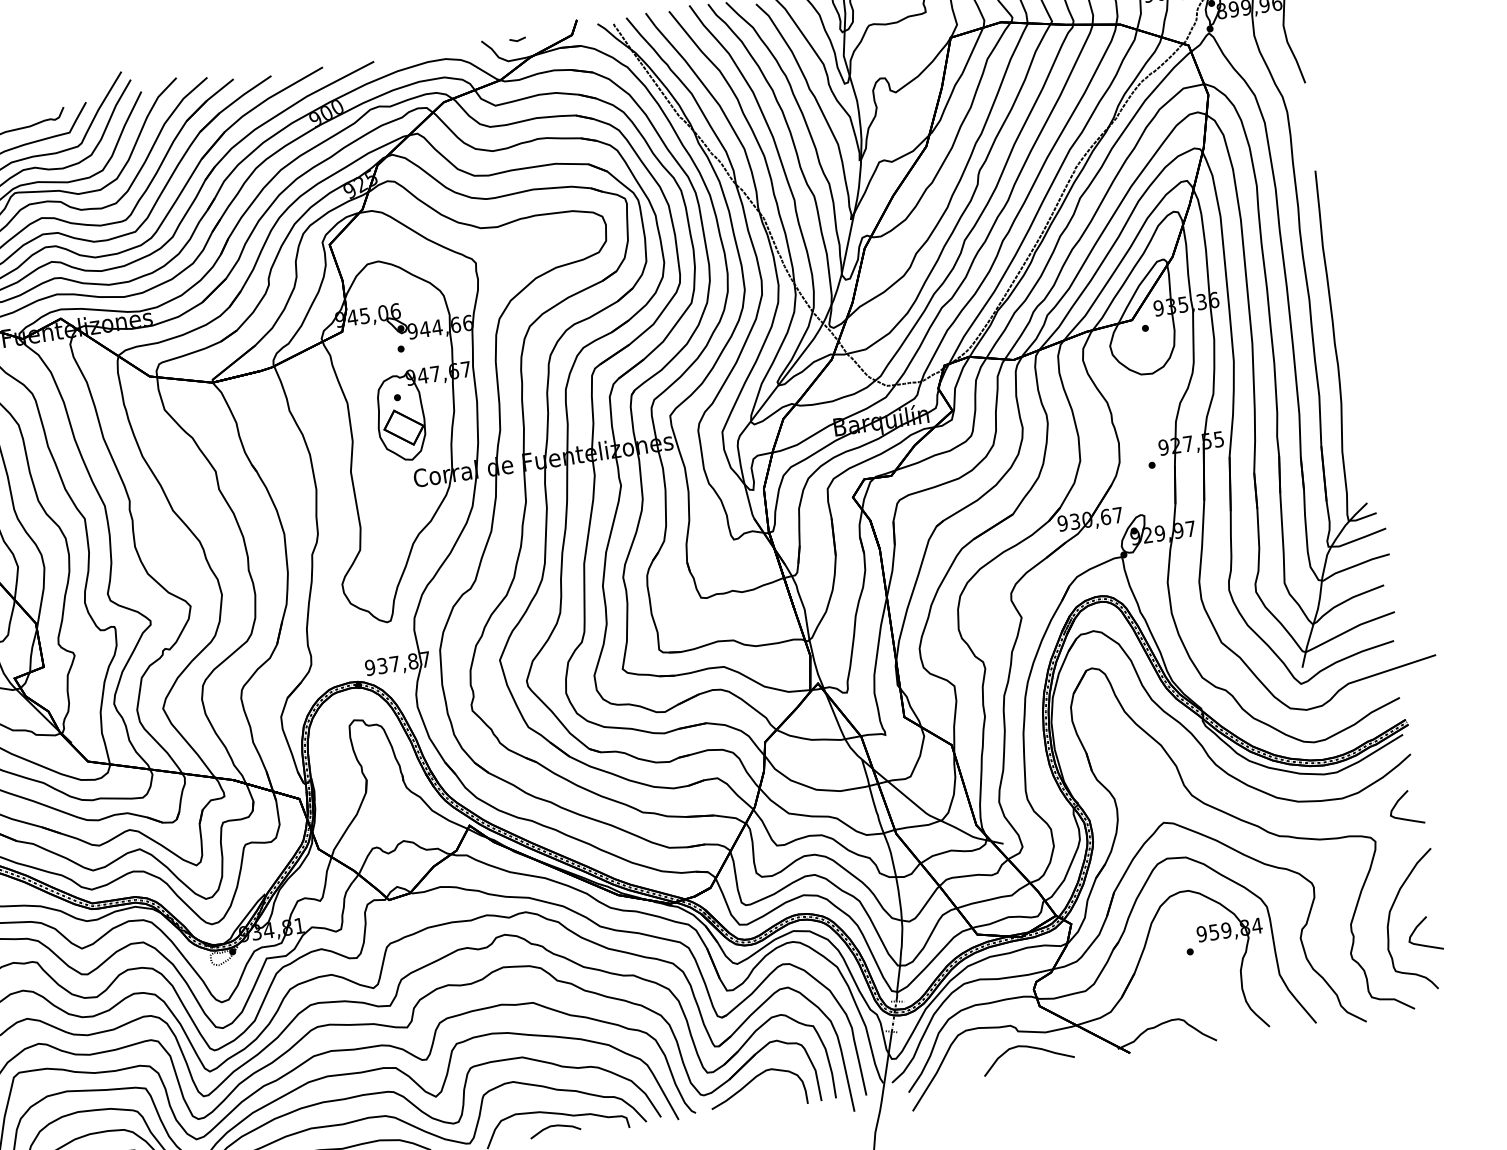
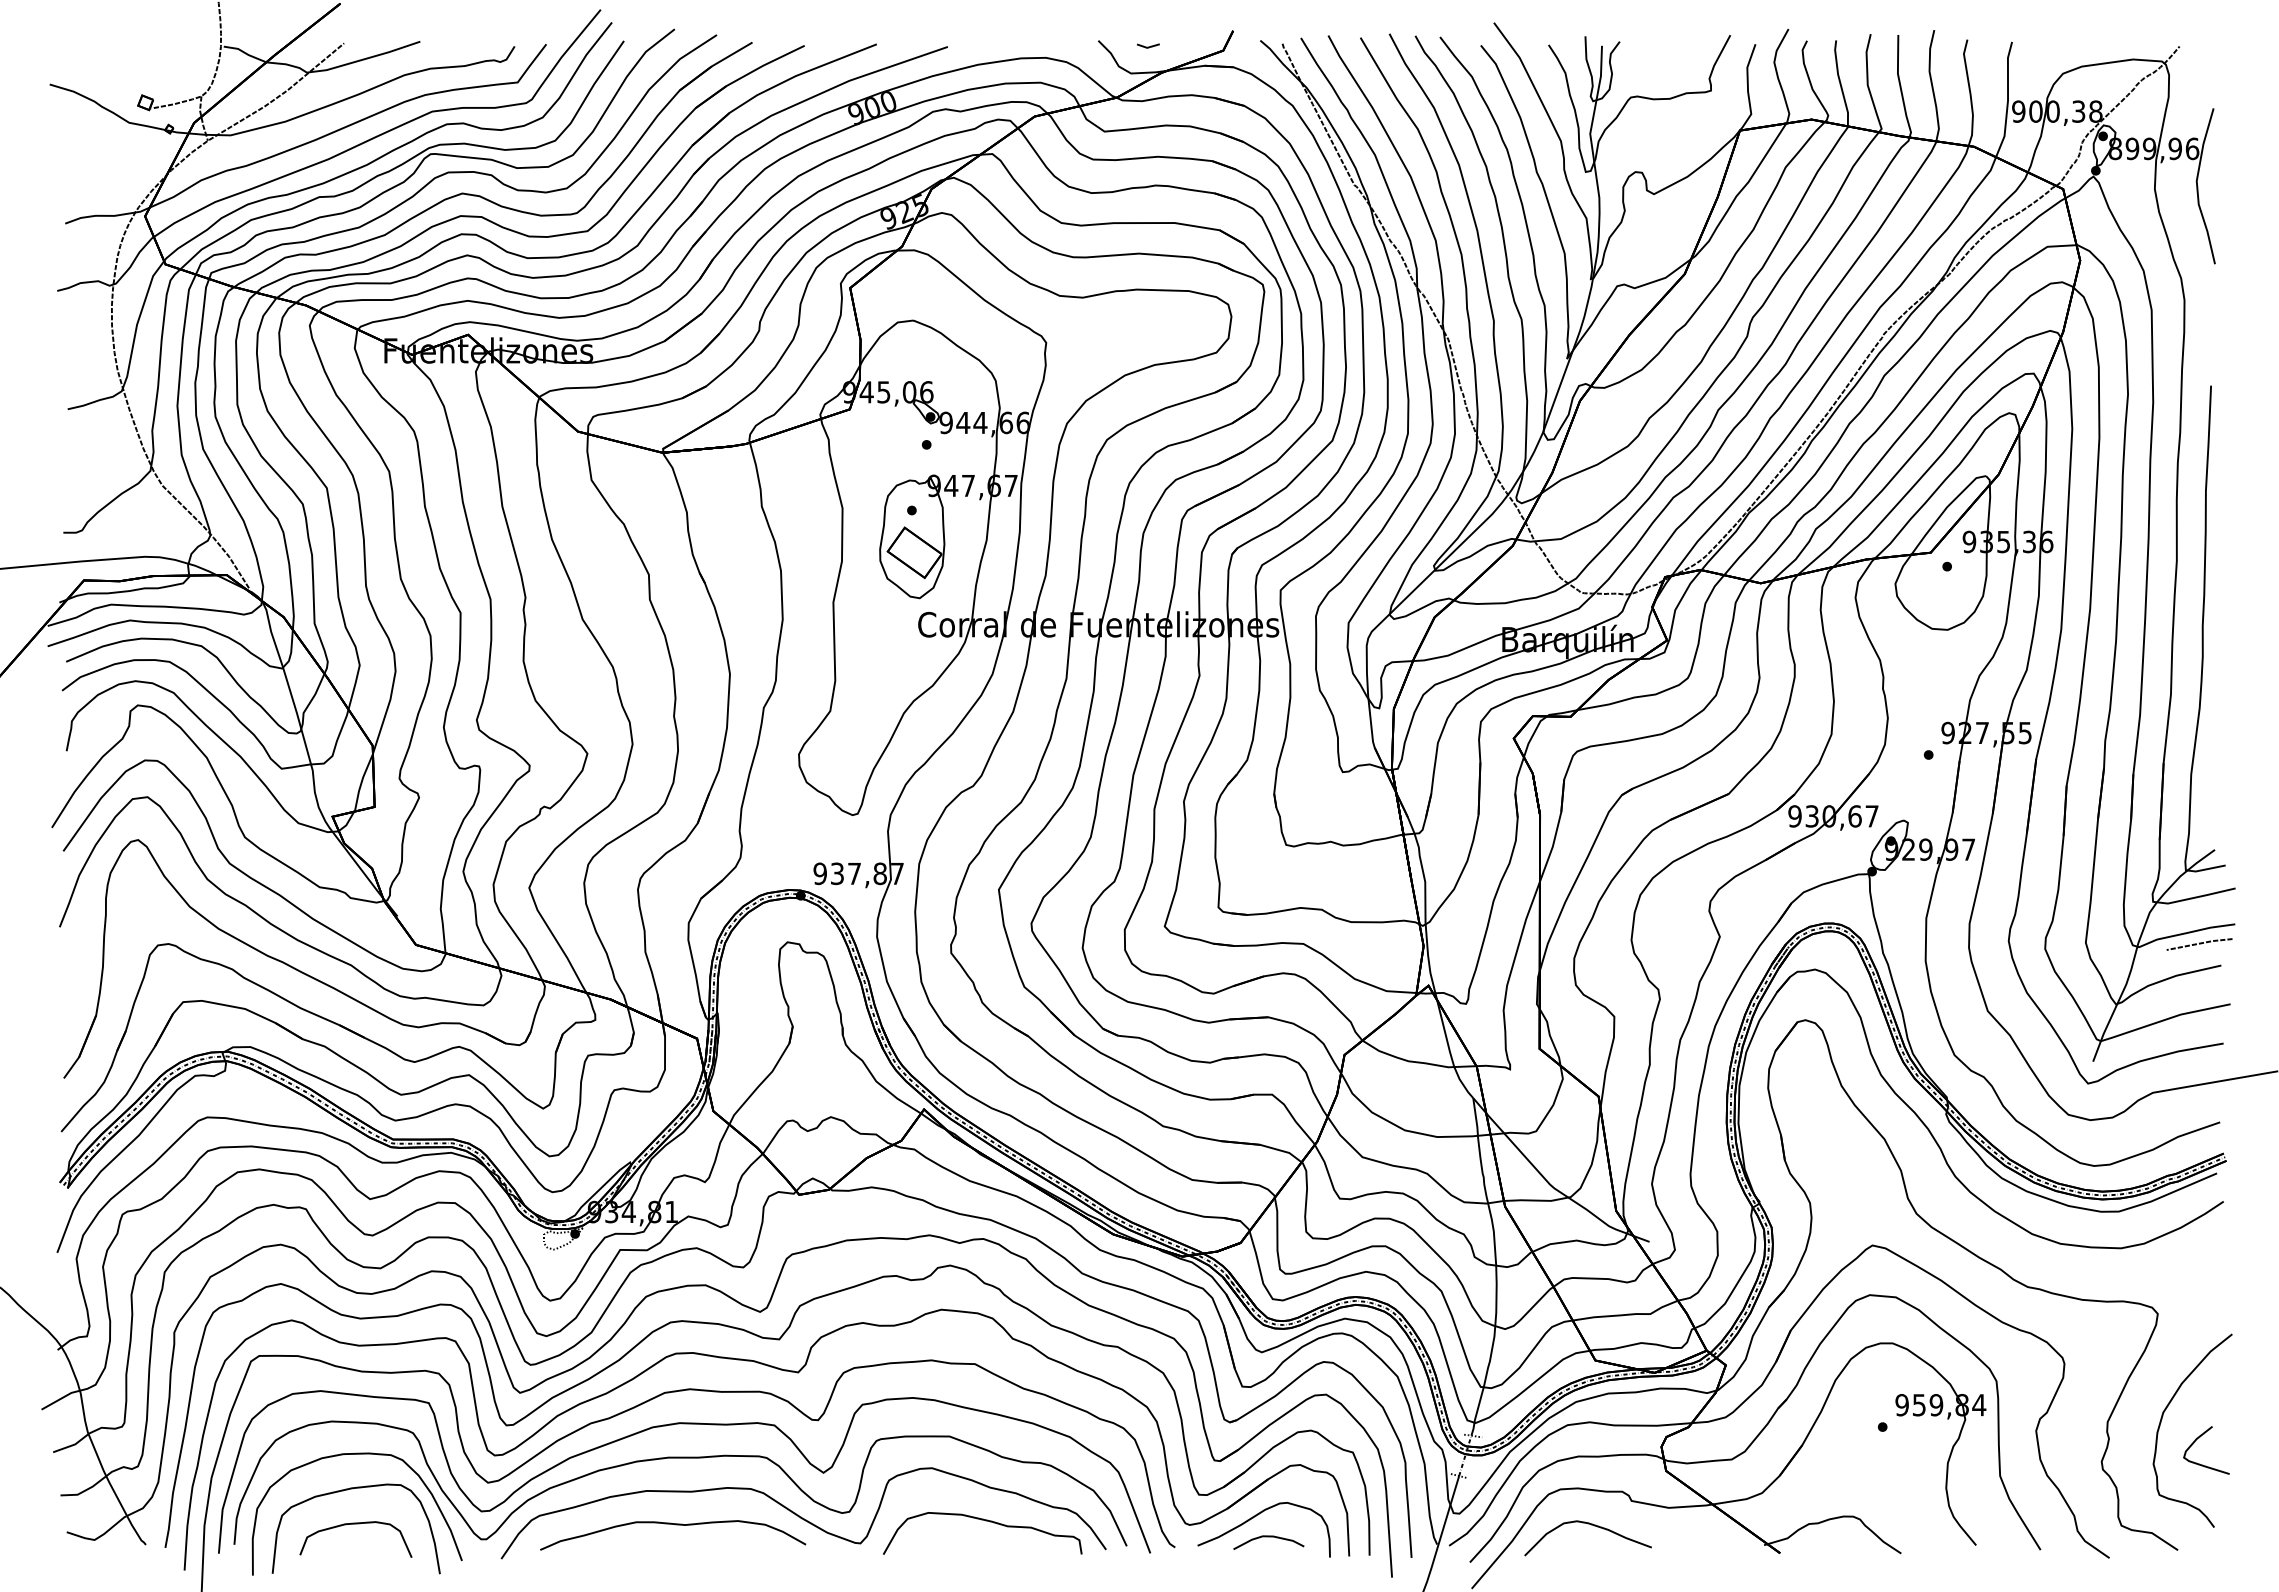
line: (1366, 572) -> (2199, 944), added
curve: (1396, 804) -> (2194, 1267), removed
curve: (1029, 1047) -> (1591, 1525), moved
curve: (554, 1126) -> (1268, 1537), moved

